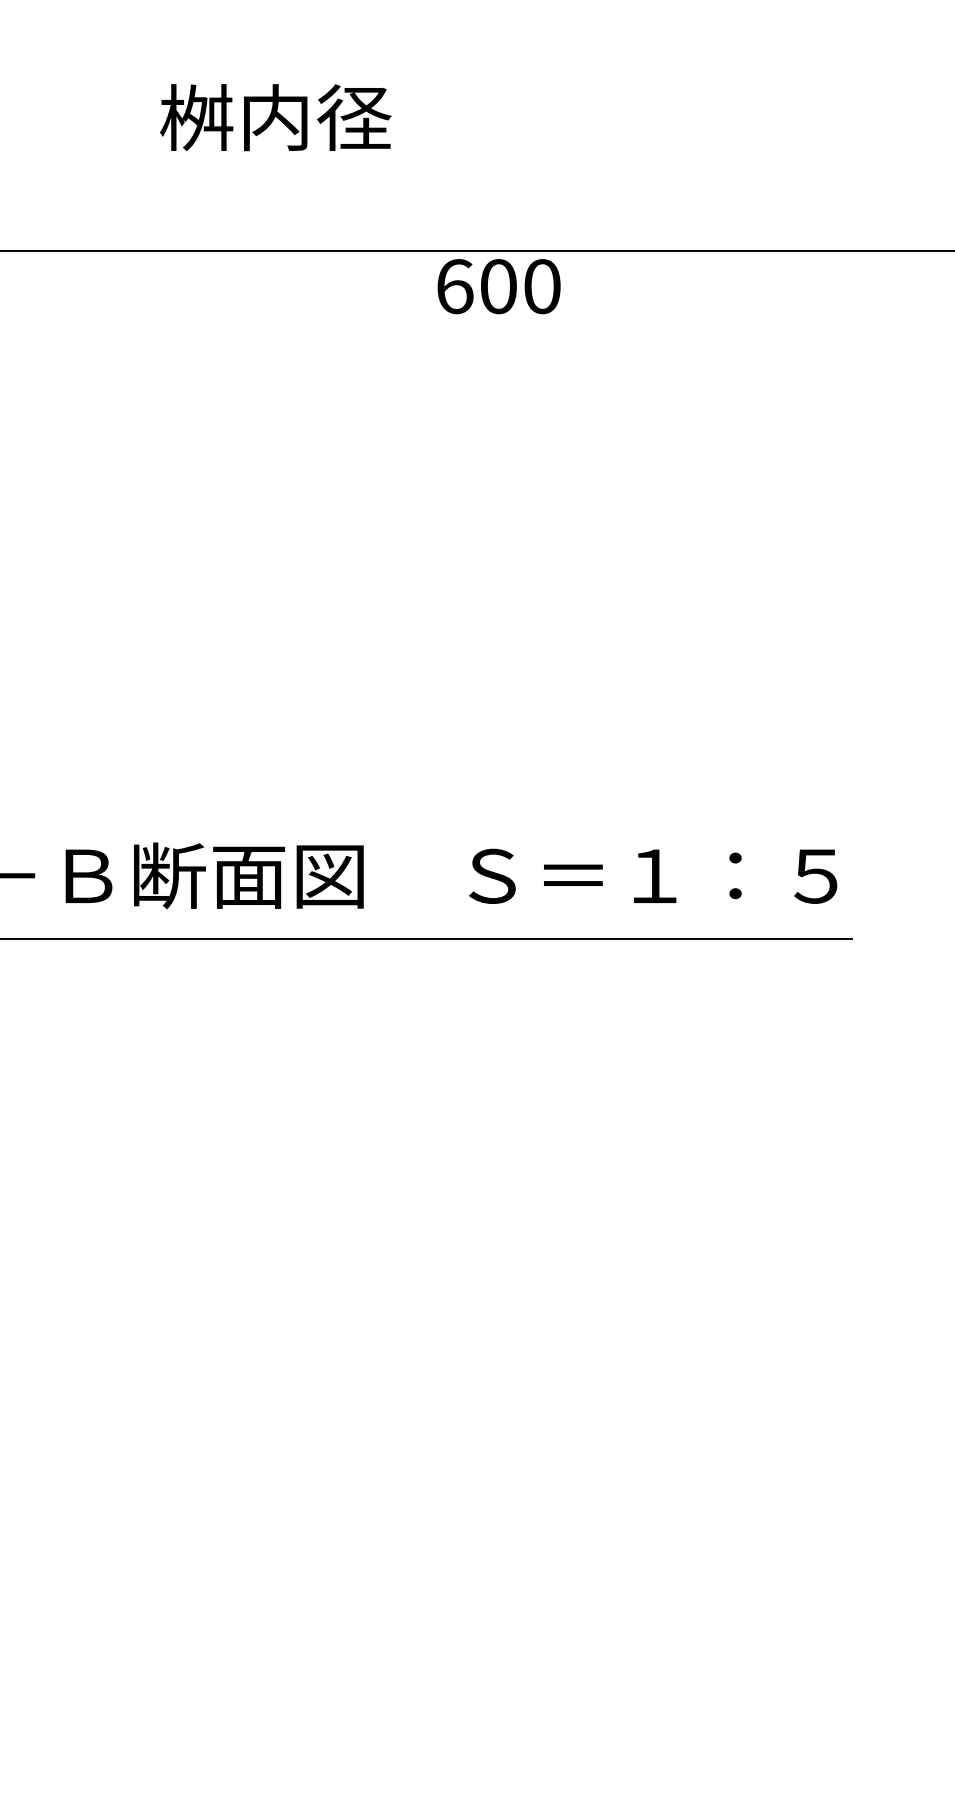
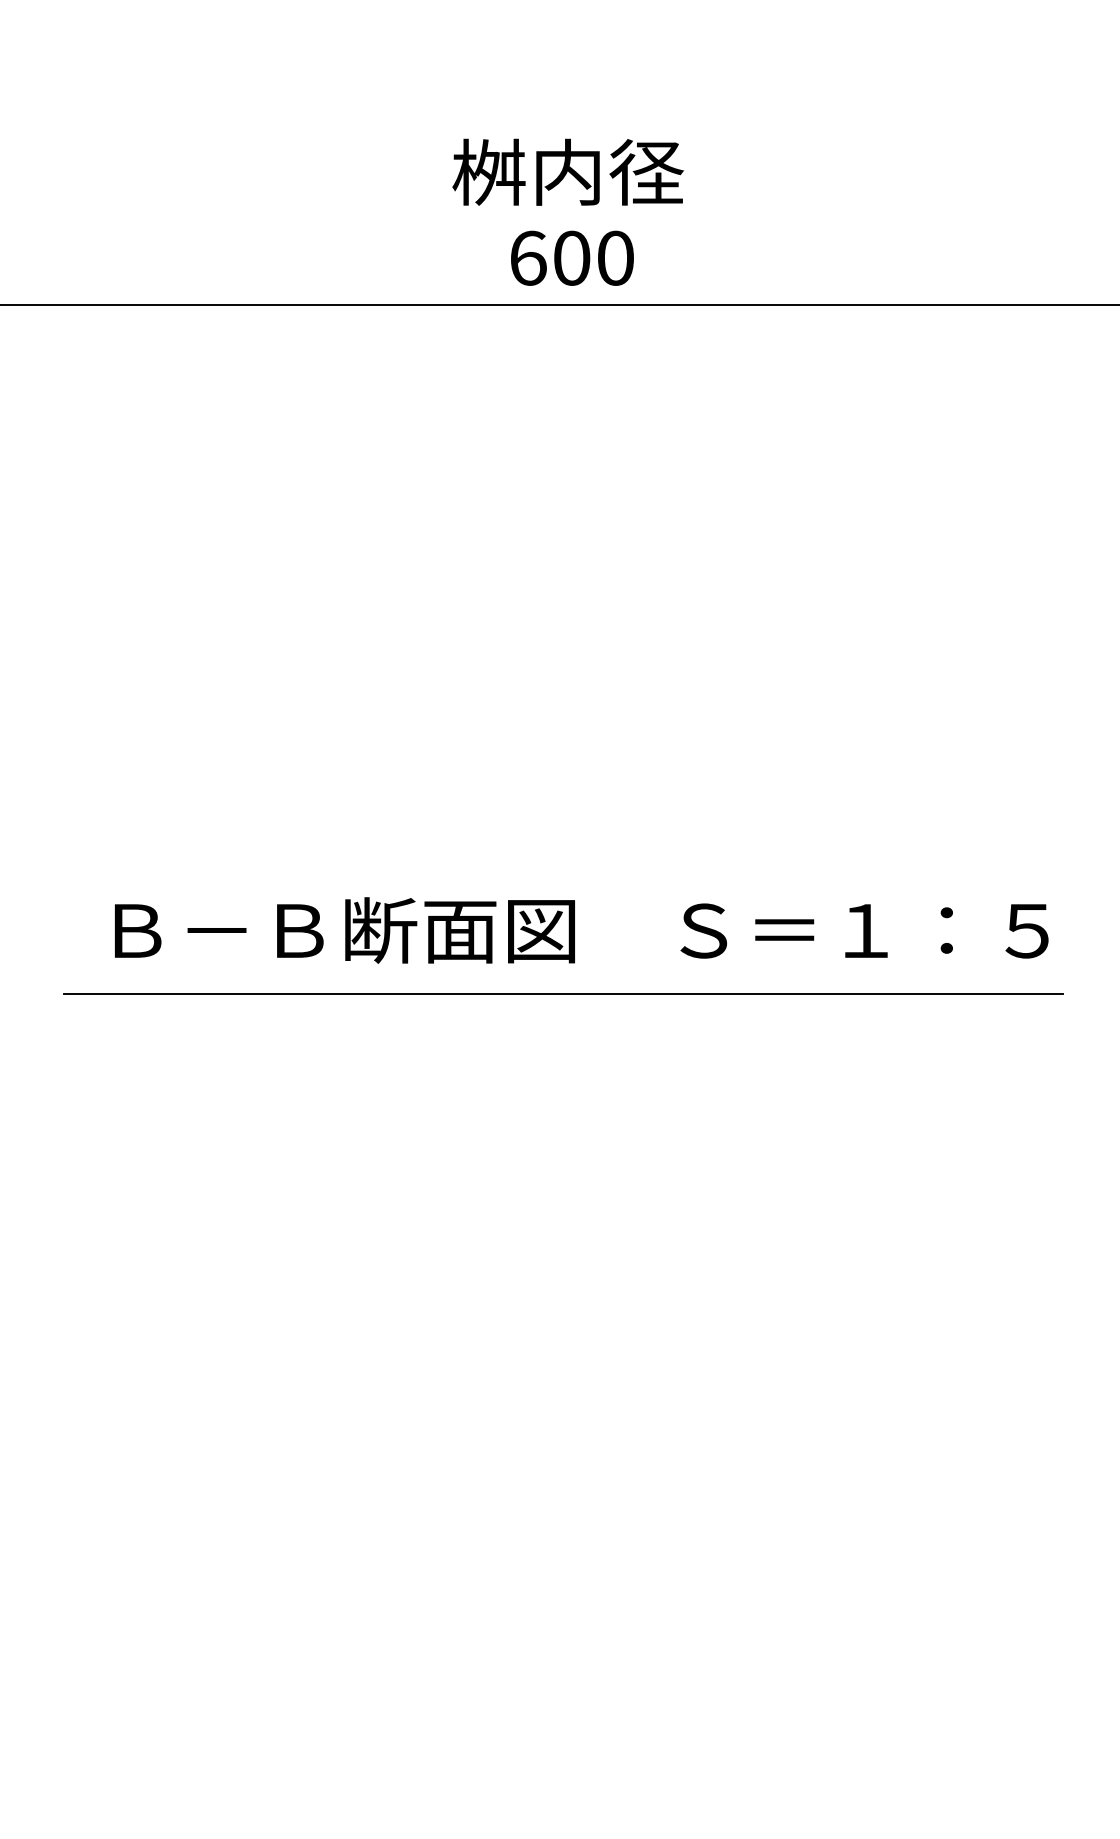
text: (275, 116) -> (567, 171), moved
text: (499, 285) -> (572, 257), moved

